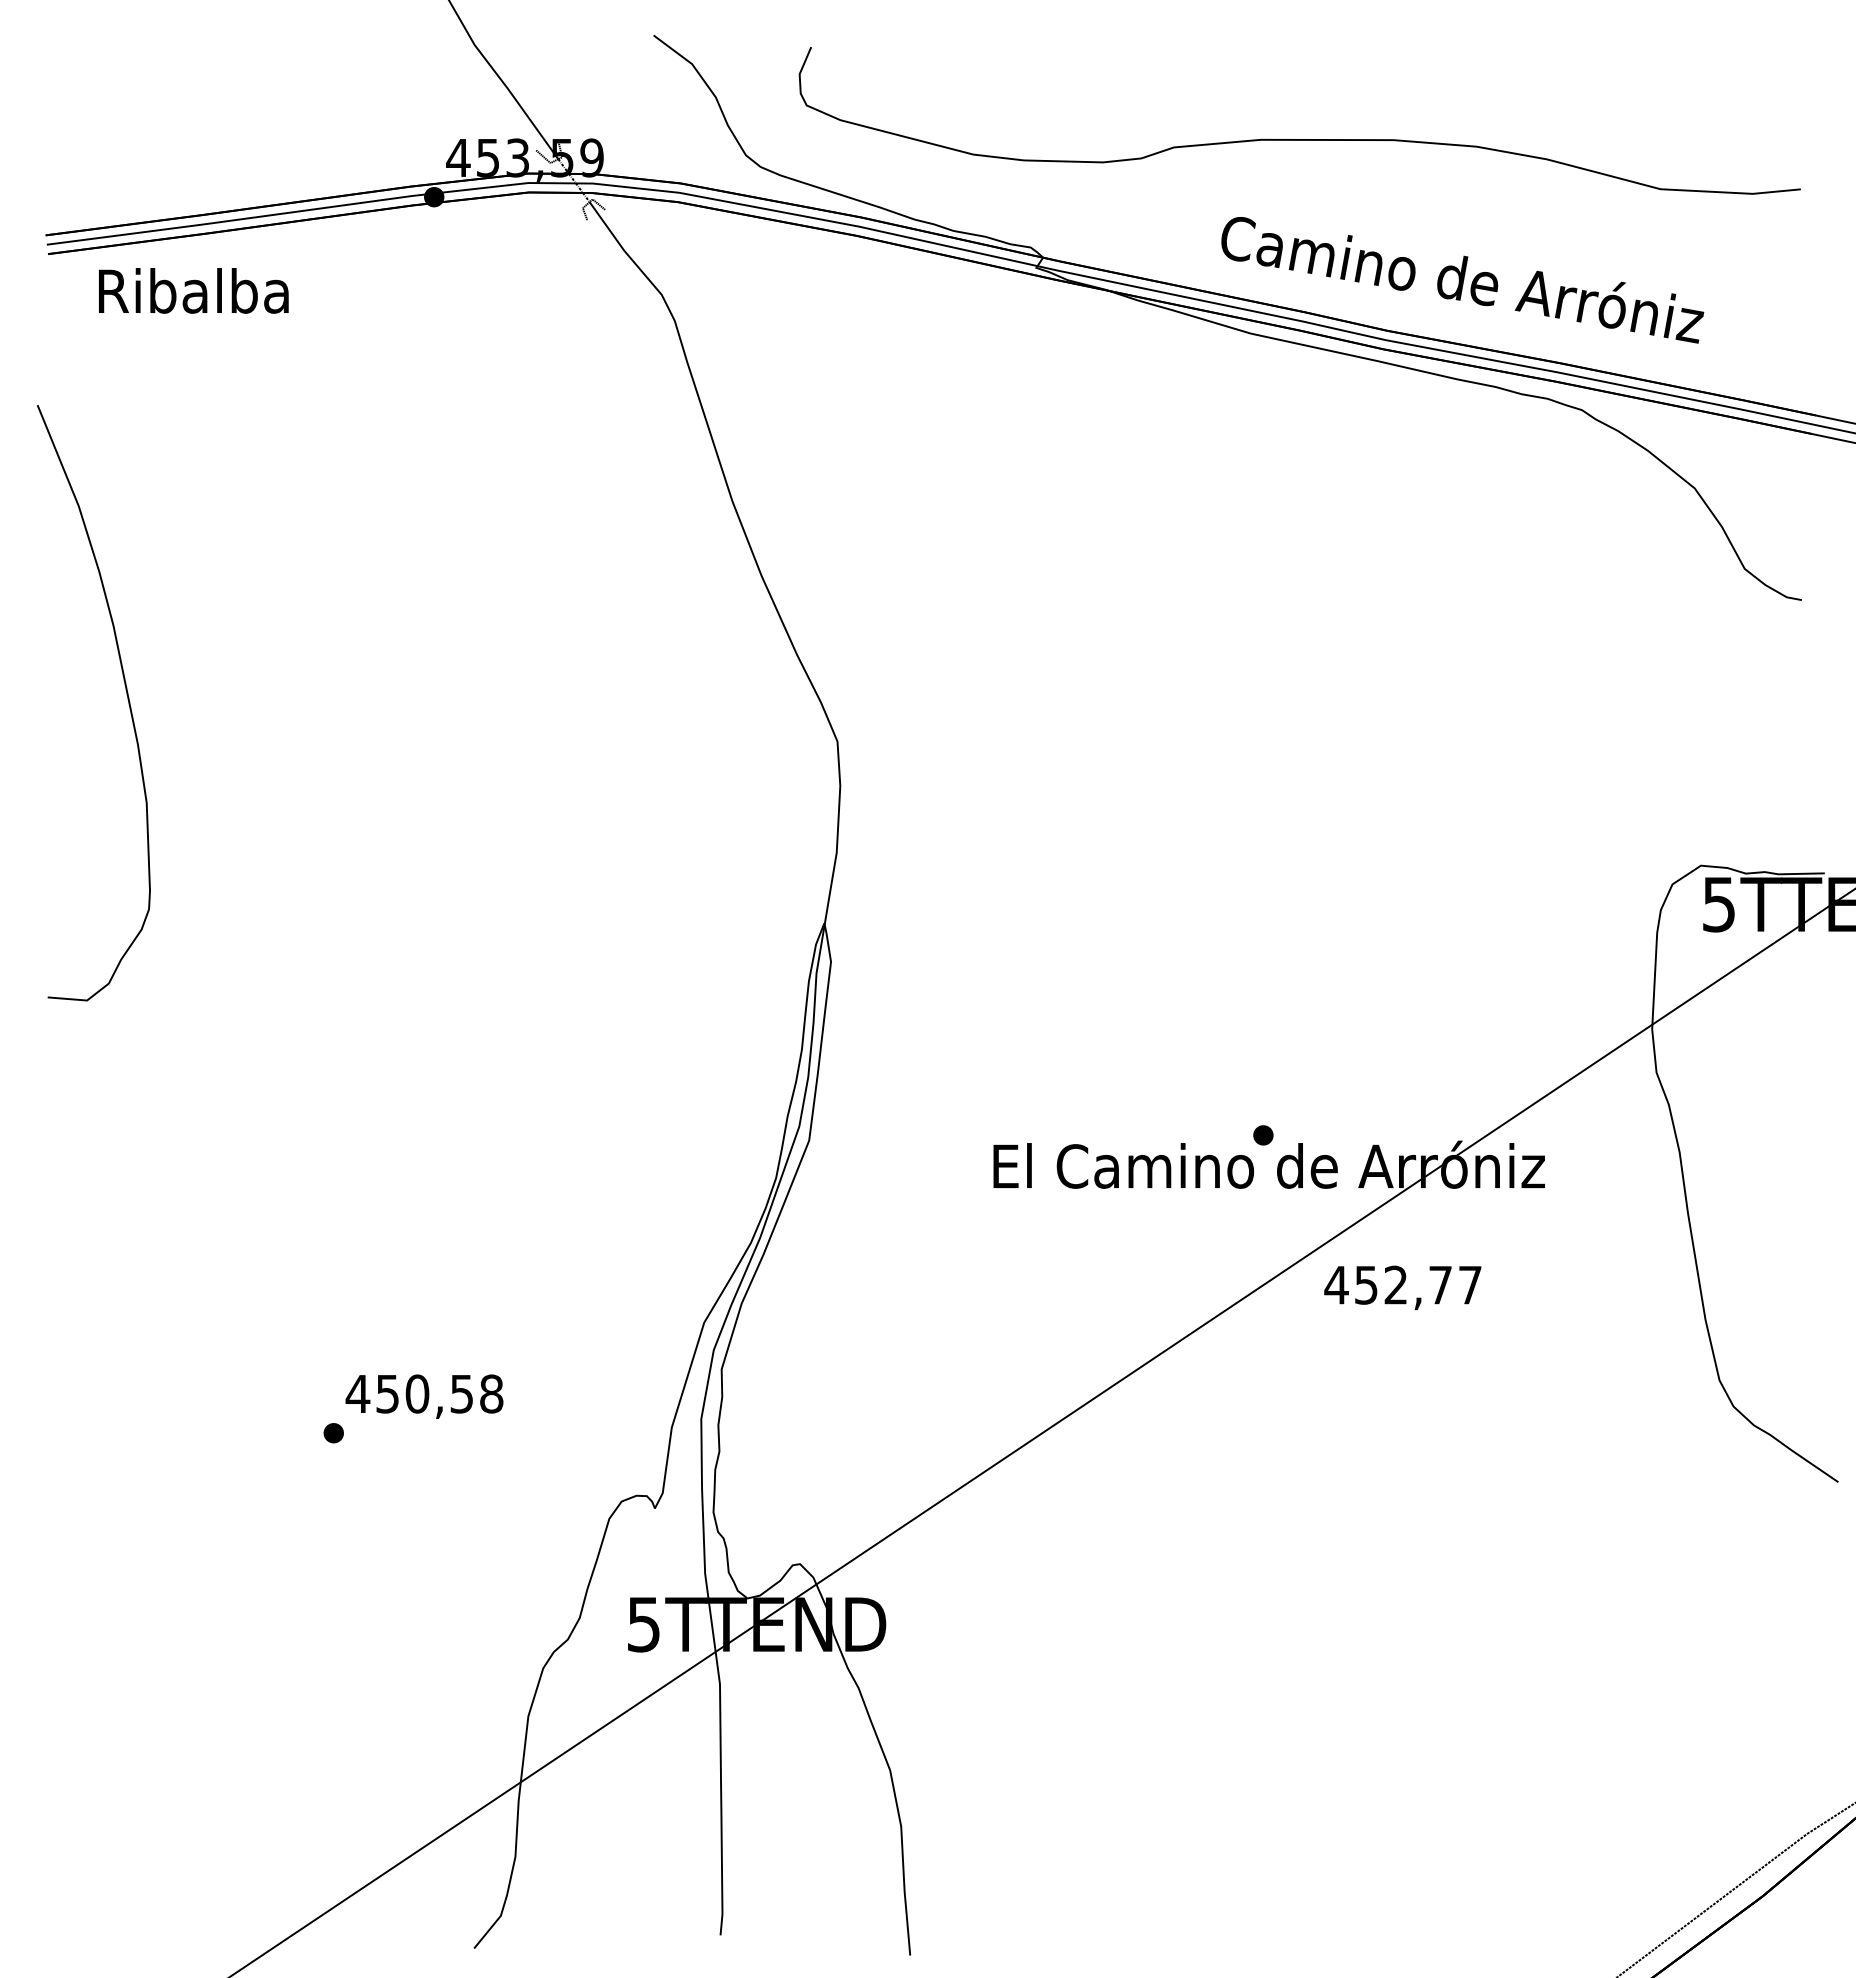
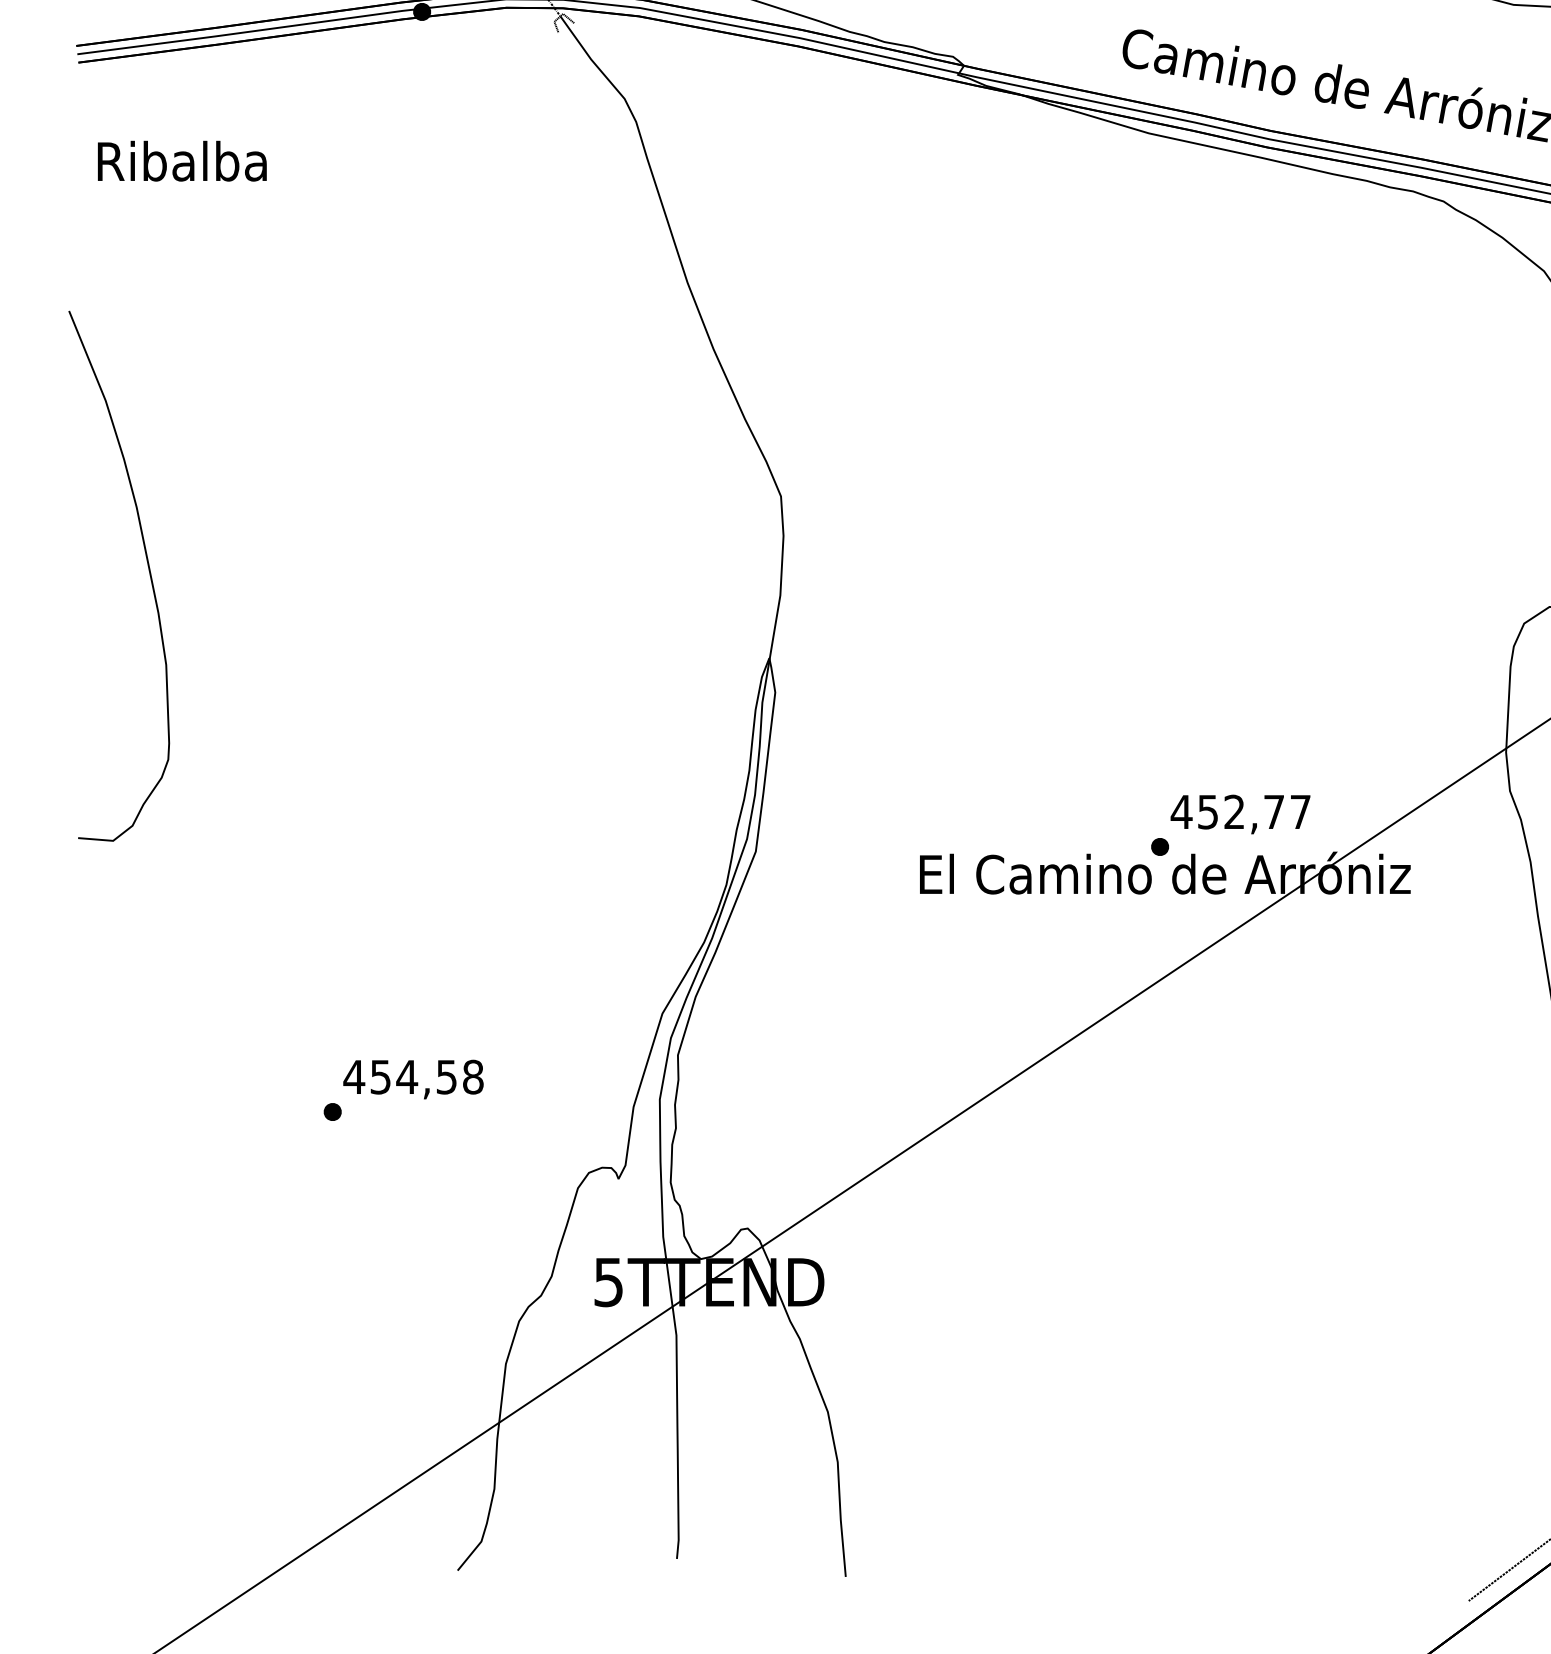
text: (193, 290) -> (182, 160), moved
curve: (126, 695) -> (148, 569), moved
text: (1402, 1287) -> (1240, 814), moved
text: (417, 1393) -> (407, 1076), 450,58 -> 454,58

